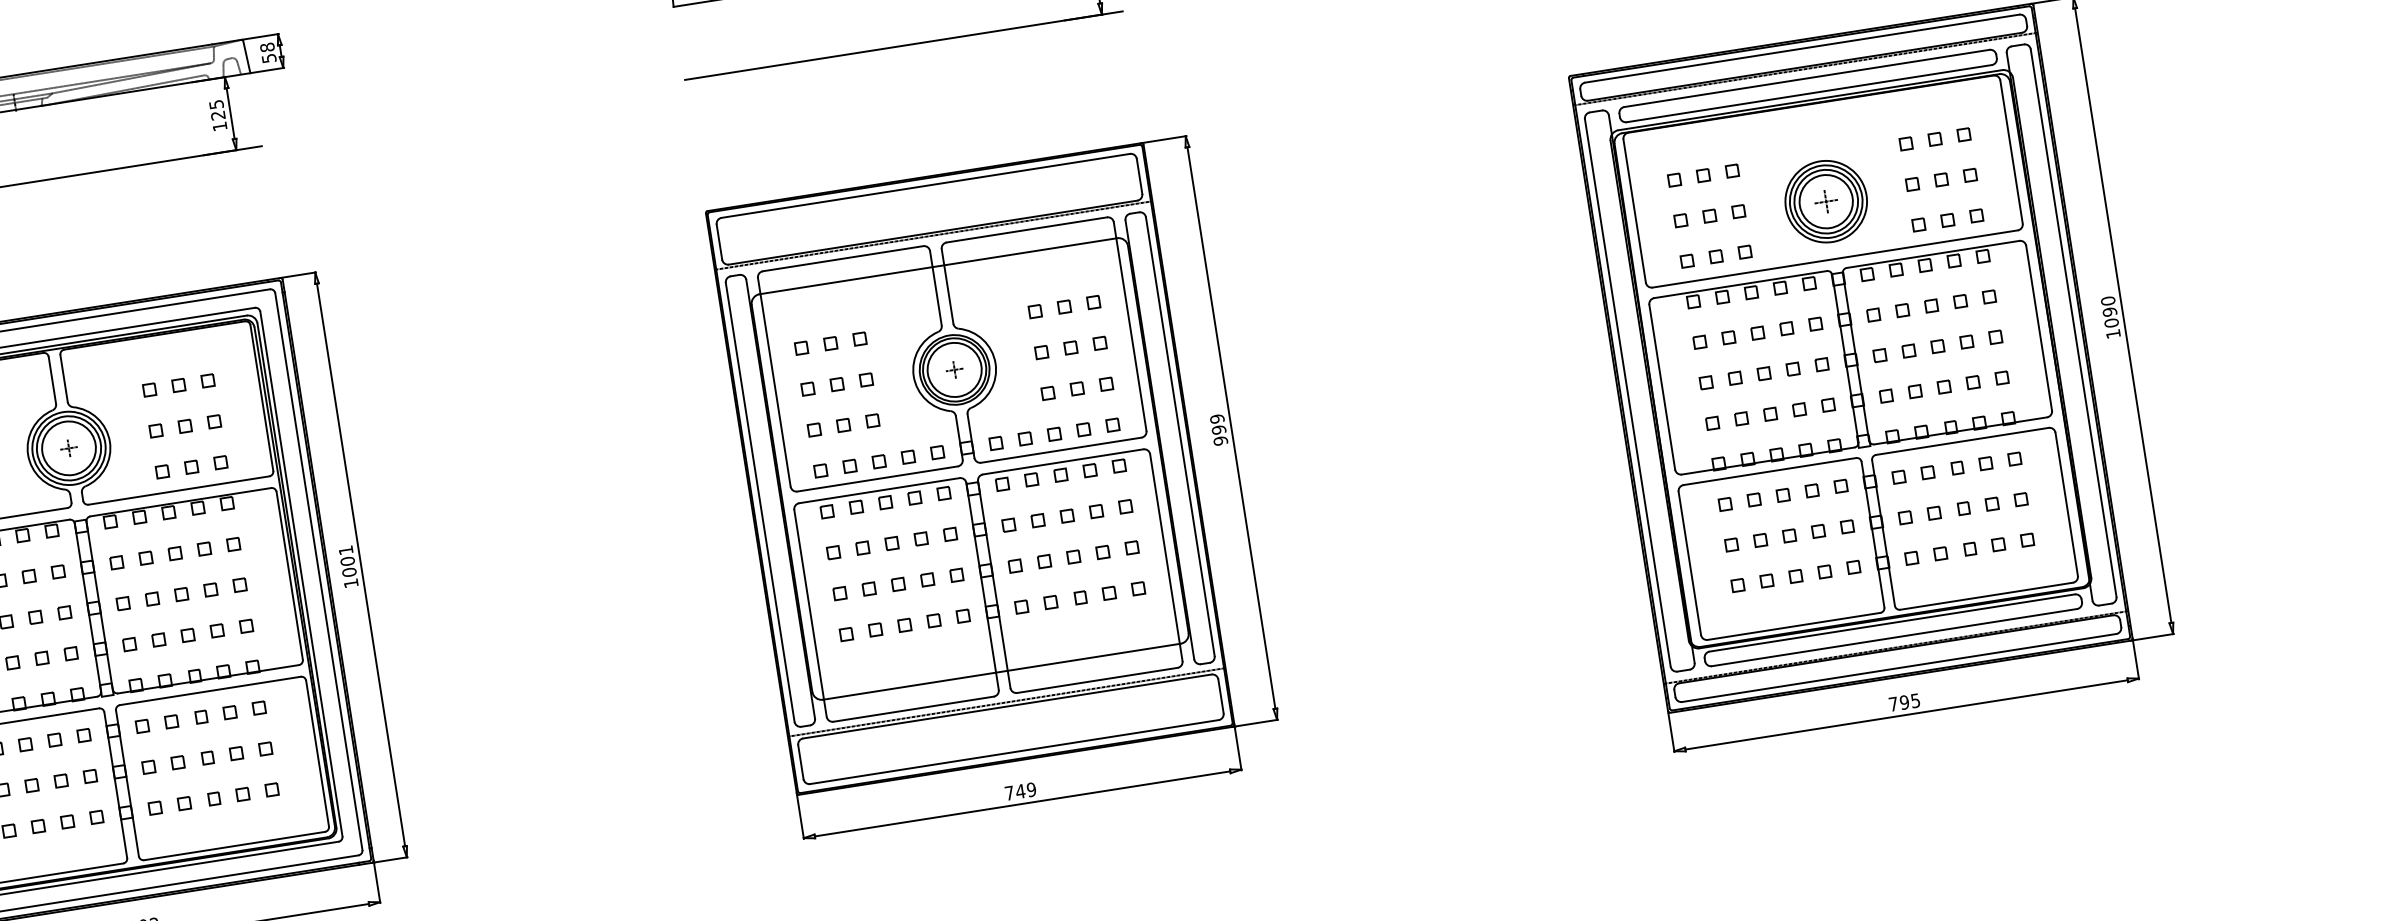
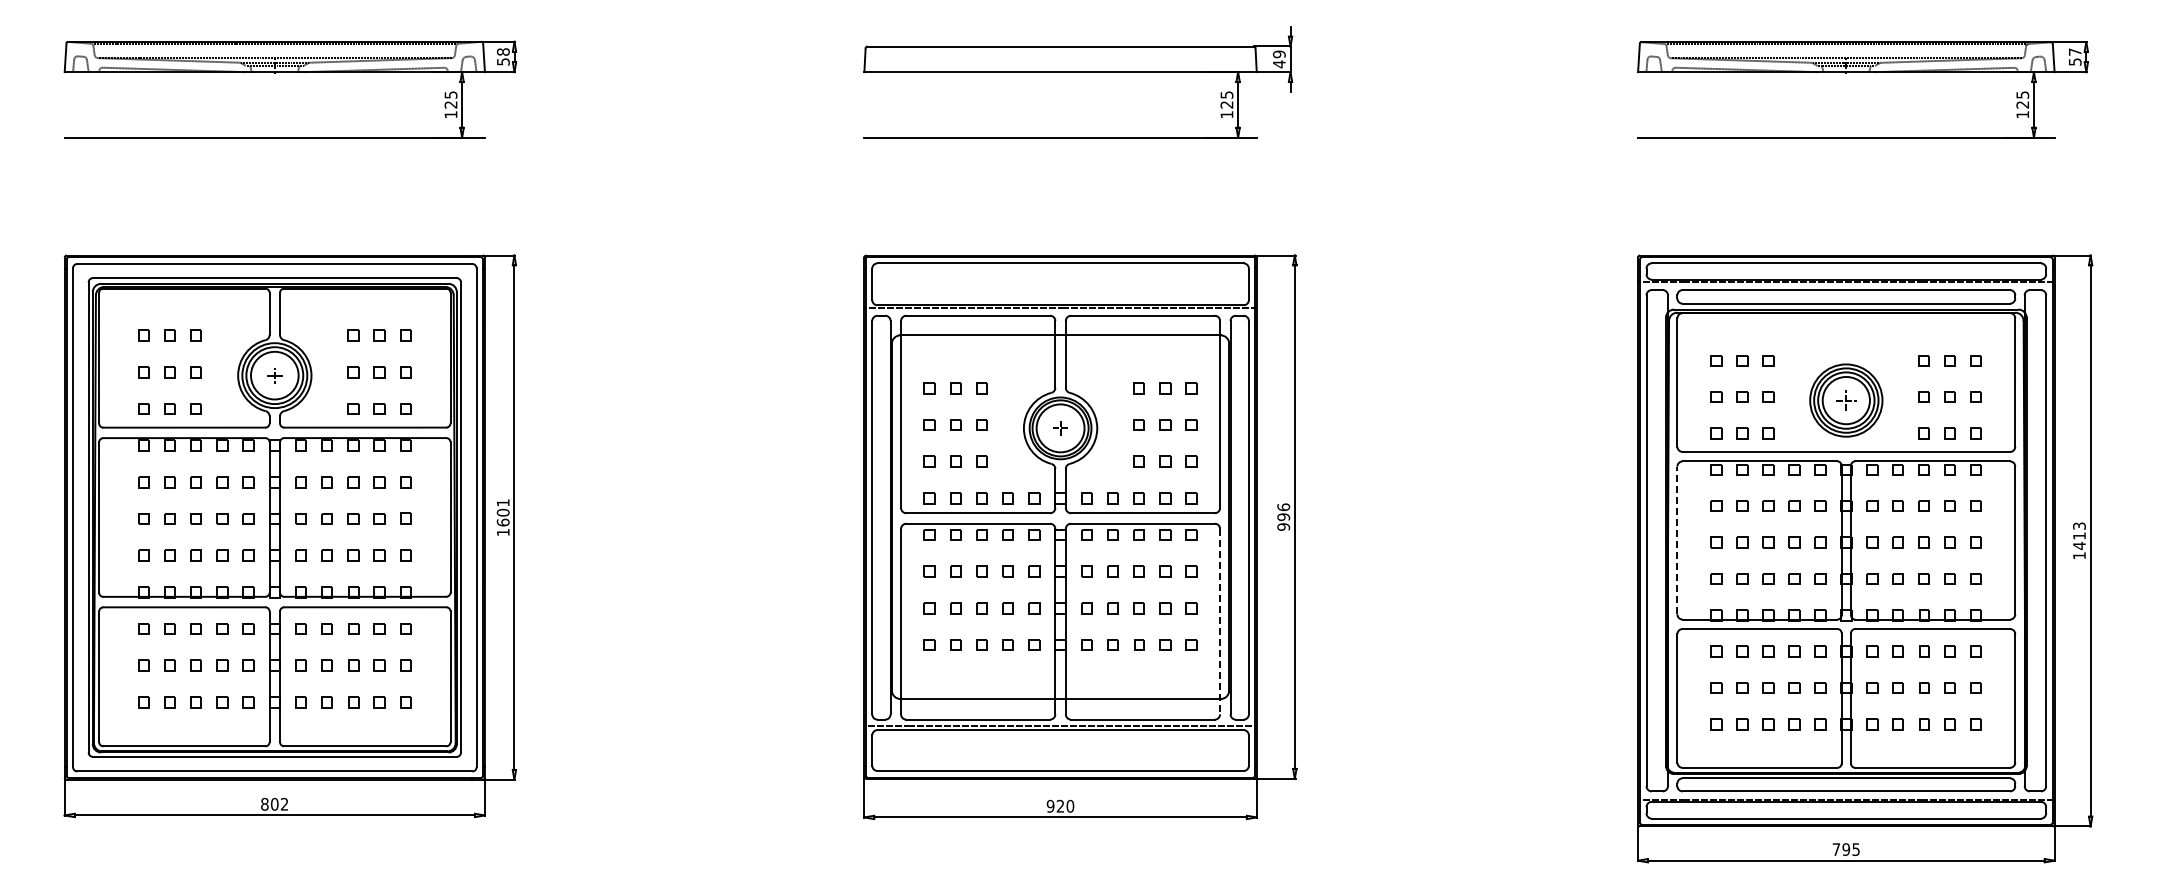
text: (2110, 312) -> (2079, 536), 1090 -> 1413
line: (1662, 387) -> (1677, 540), solid -> dashed
text: (1217, 419) -> (1283, 507), 999 -> 996
line: (1166, 557) -> (1220, 621), solid -> dashed
text: (348, 572) -> (502, 522), 1001 -> 1601
text: (1020, 790) -> (1060, 805), 749 -> 920

